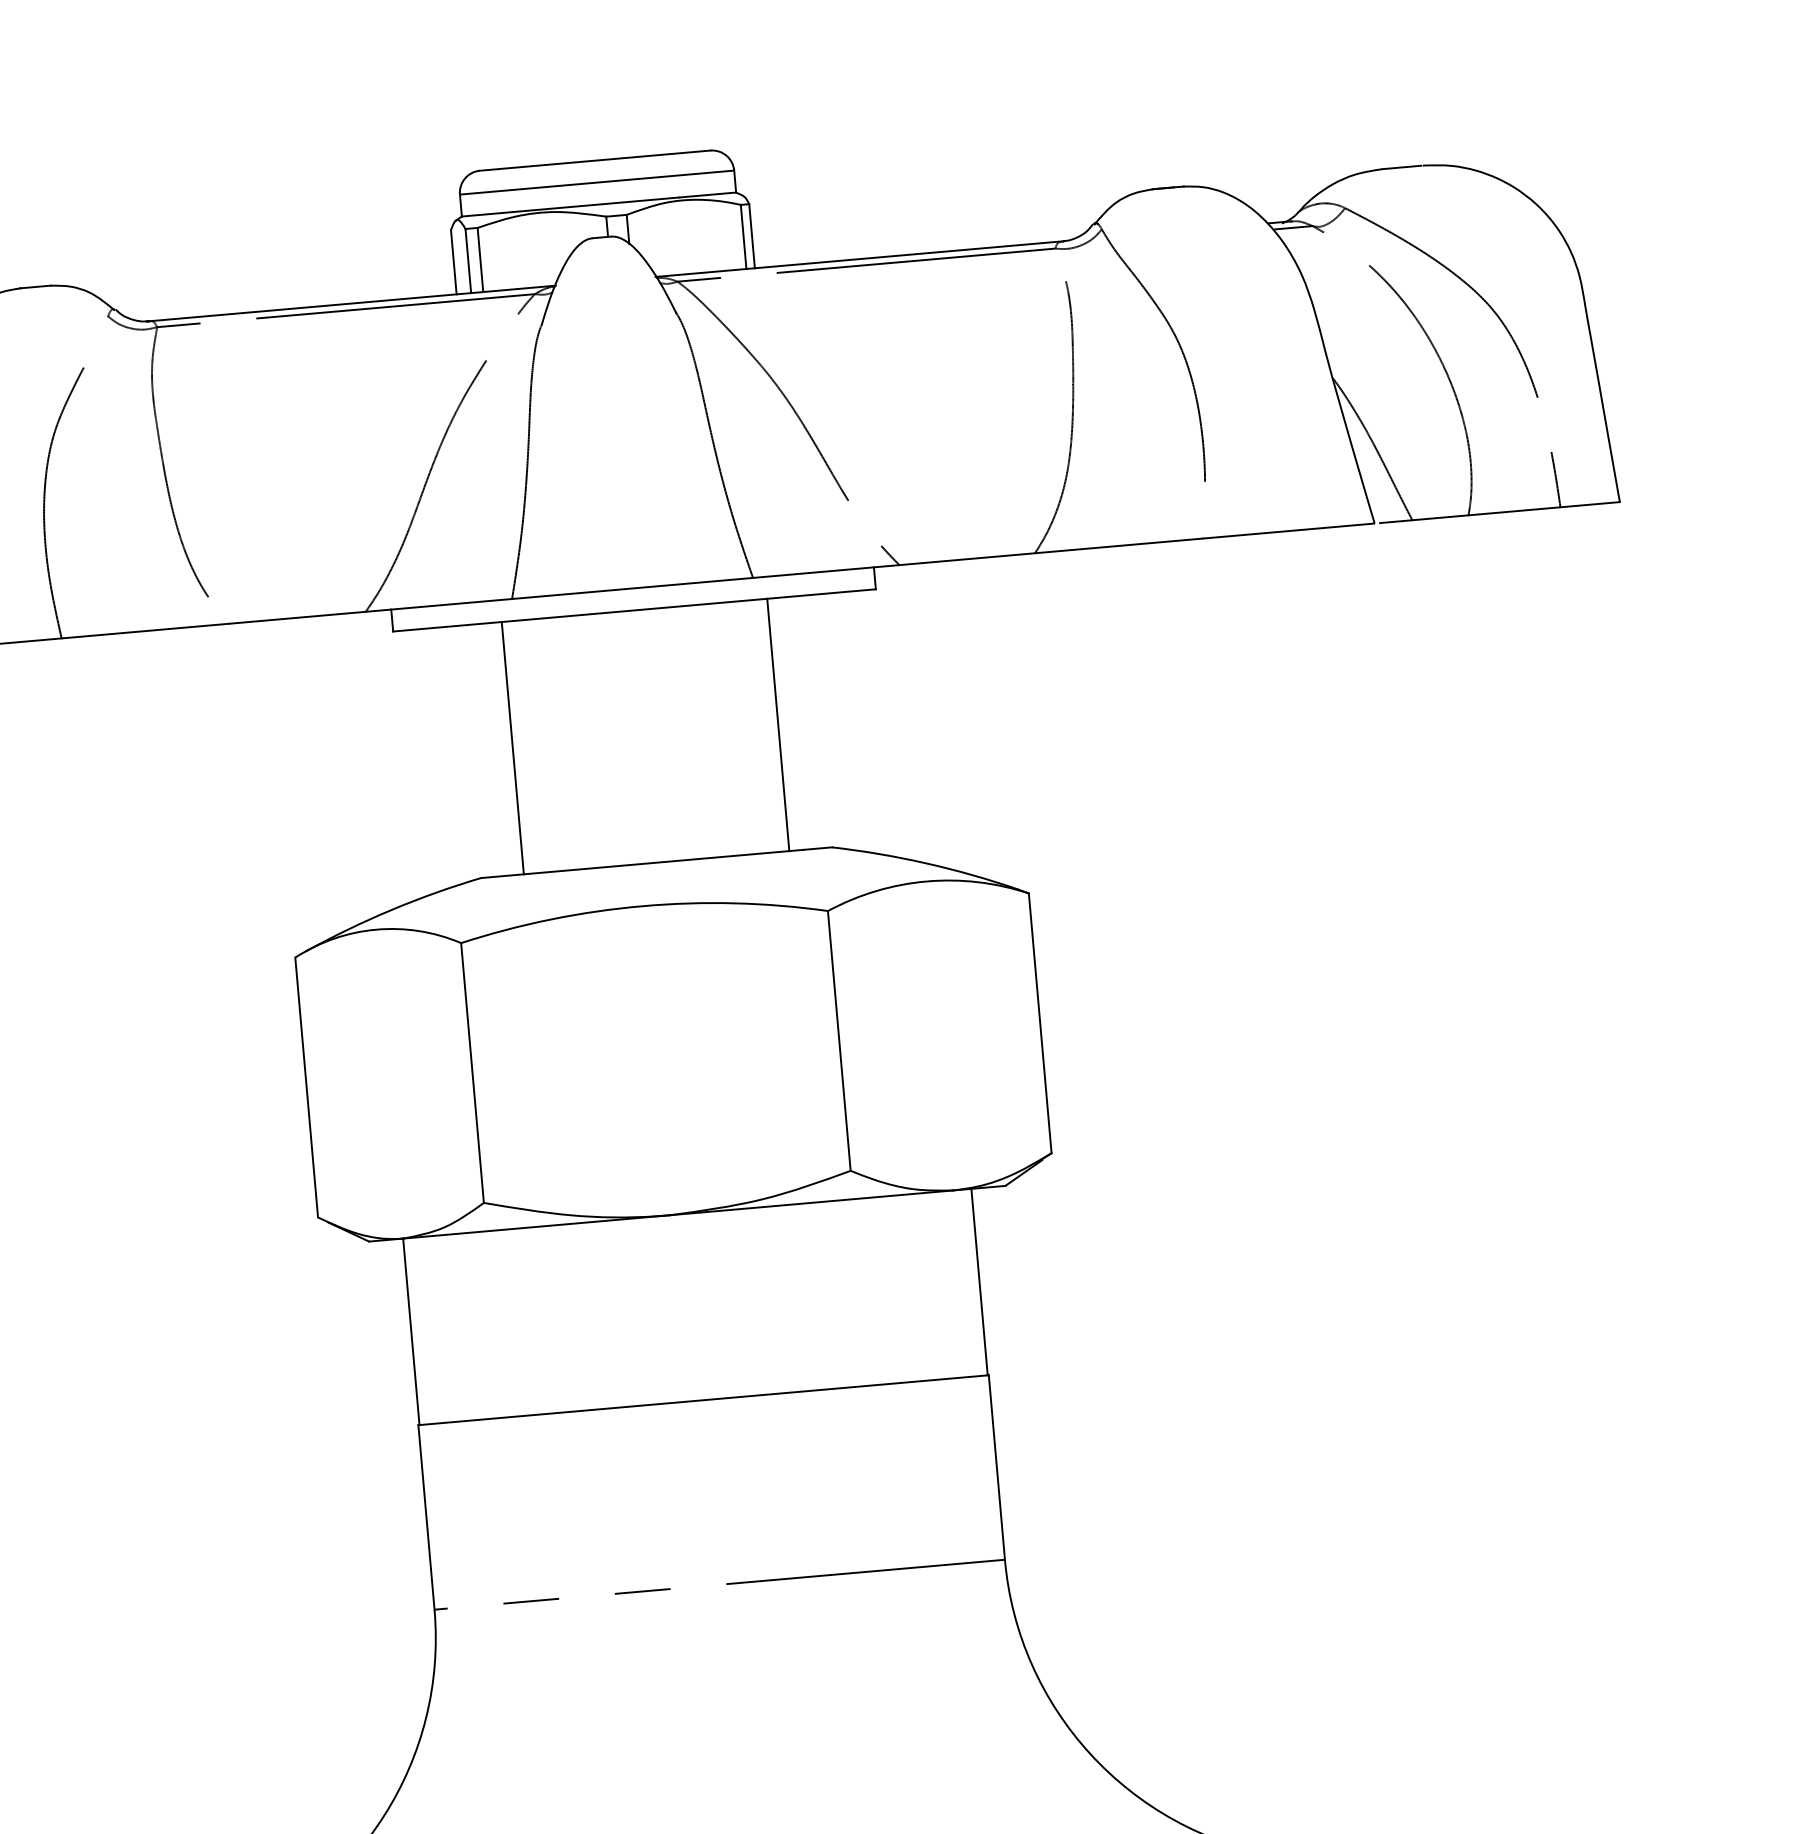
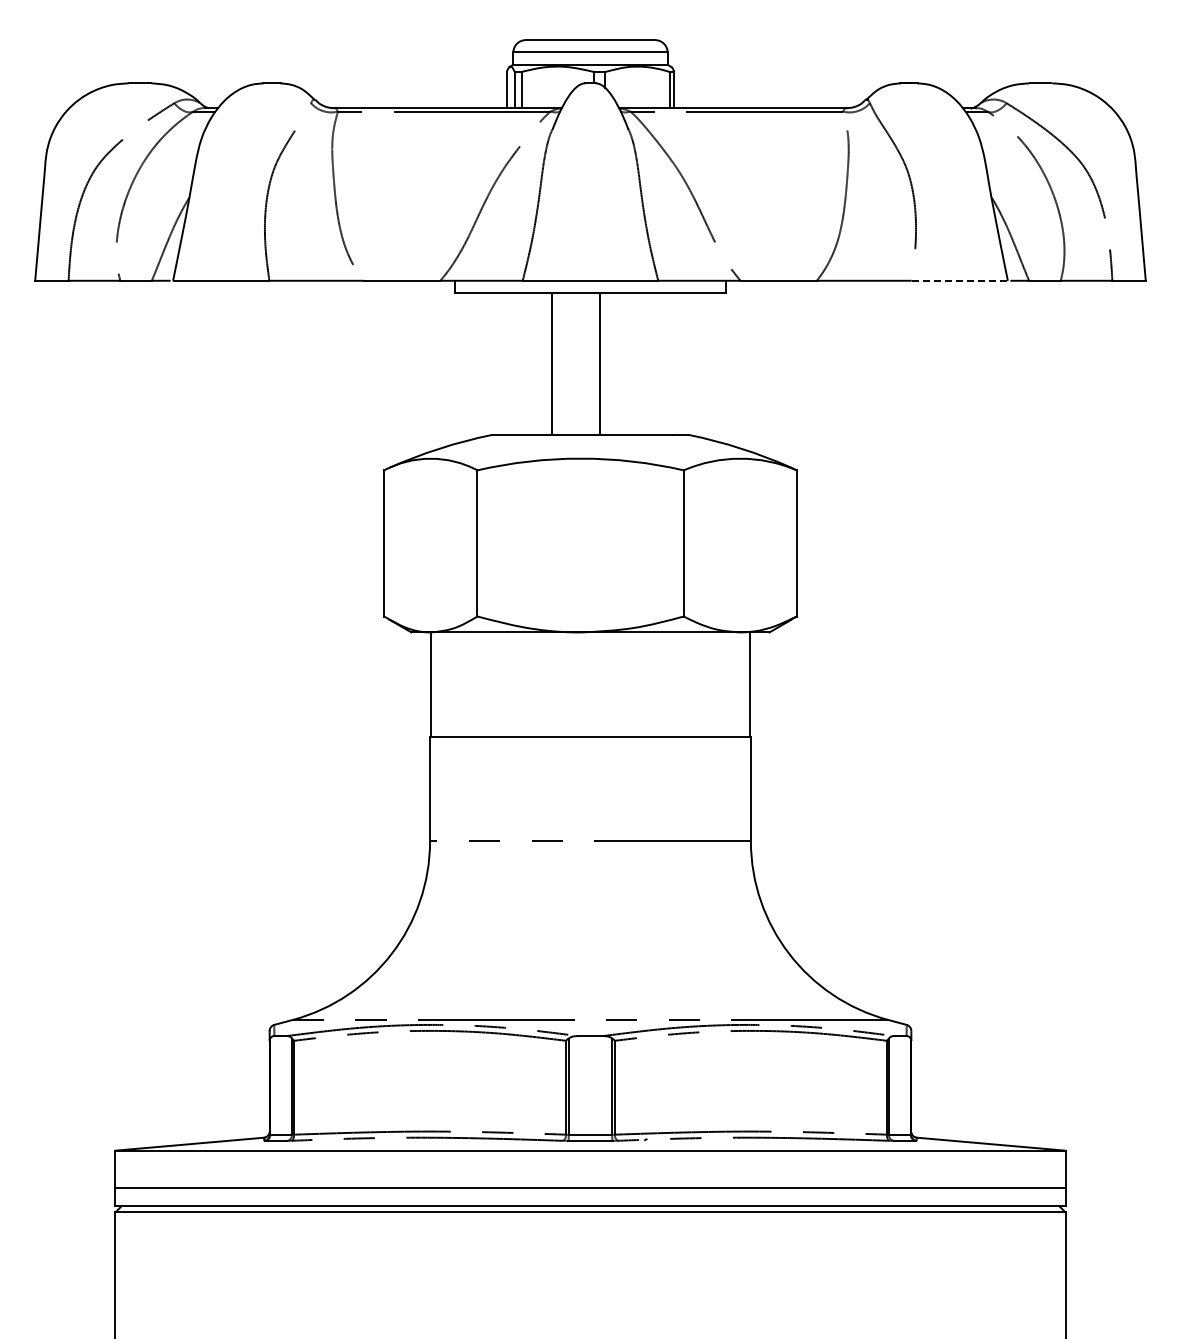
line: (1288, 530) -> (959, 280), solid -> dashed
line: (778, 725) -> (600, 364), moved
line: (512, 748) -> (551, 364), moved

